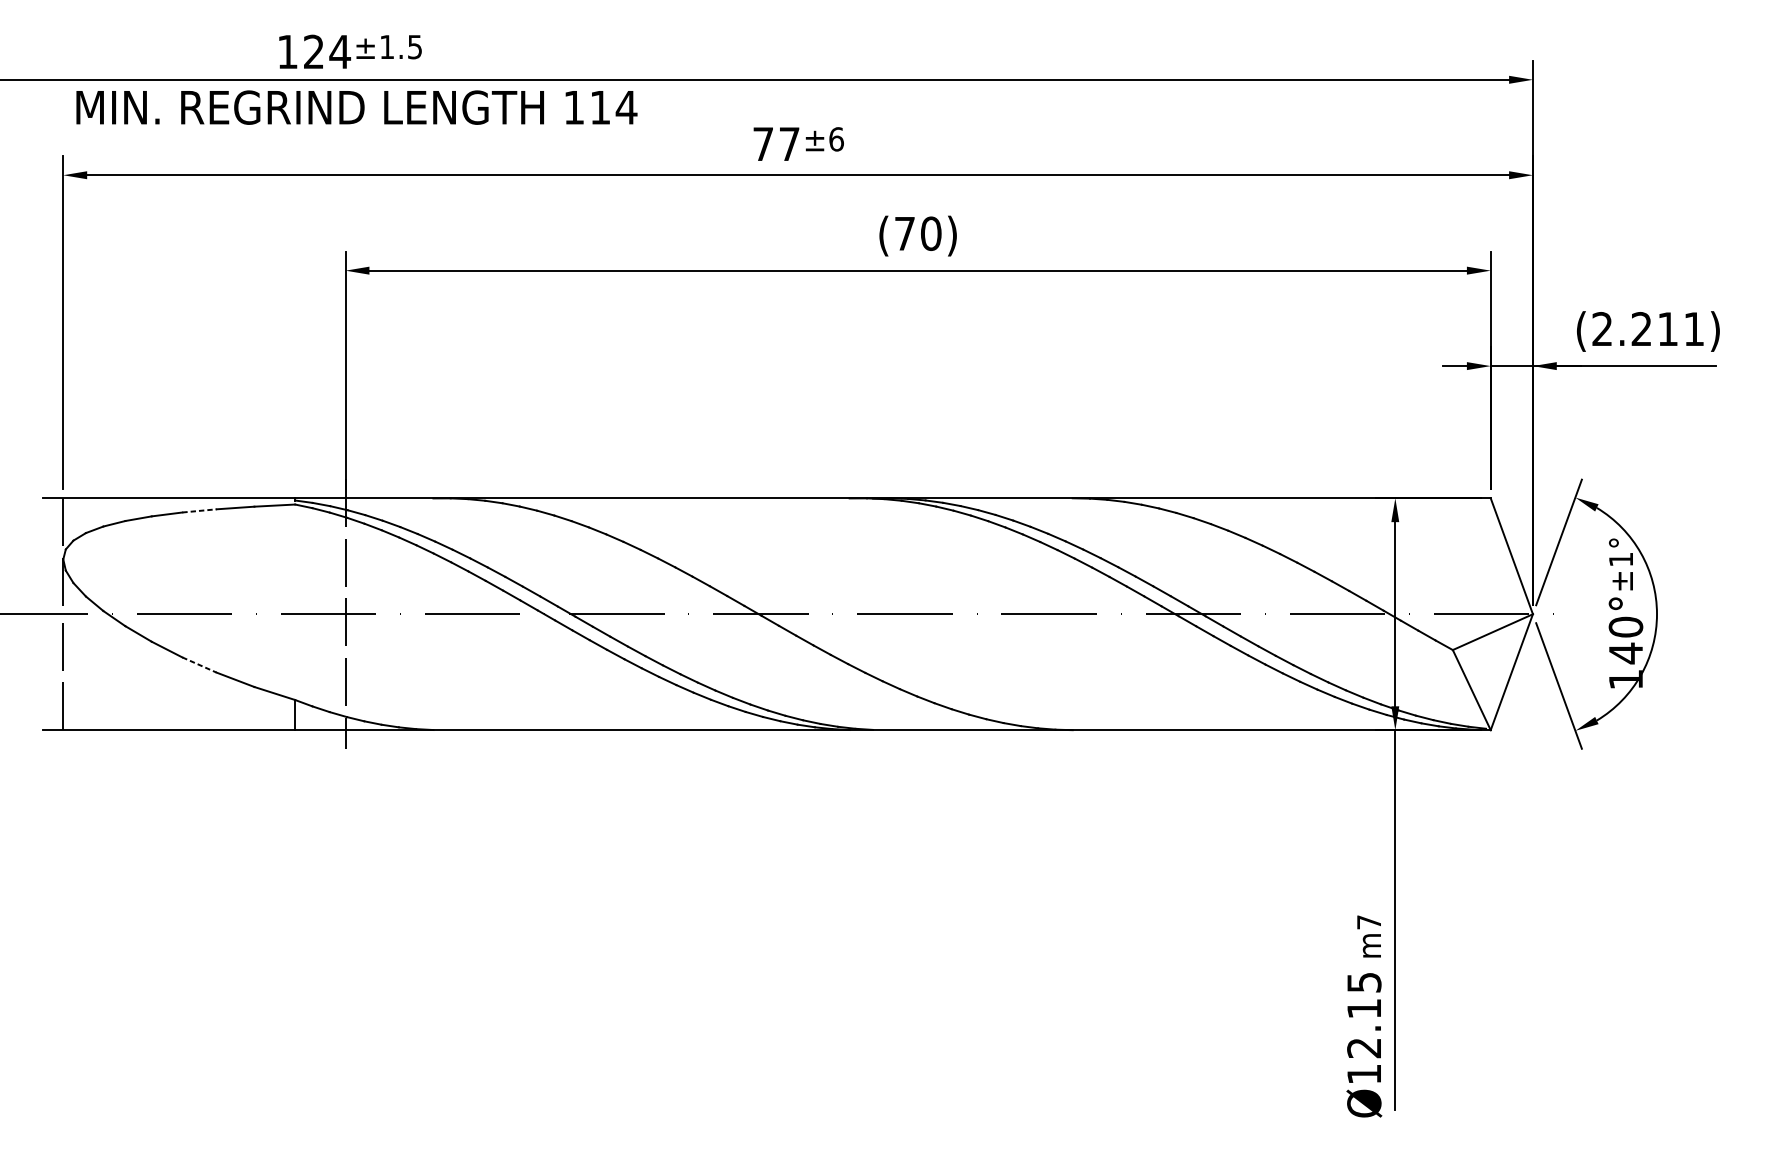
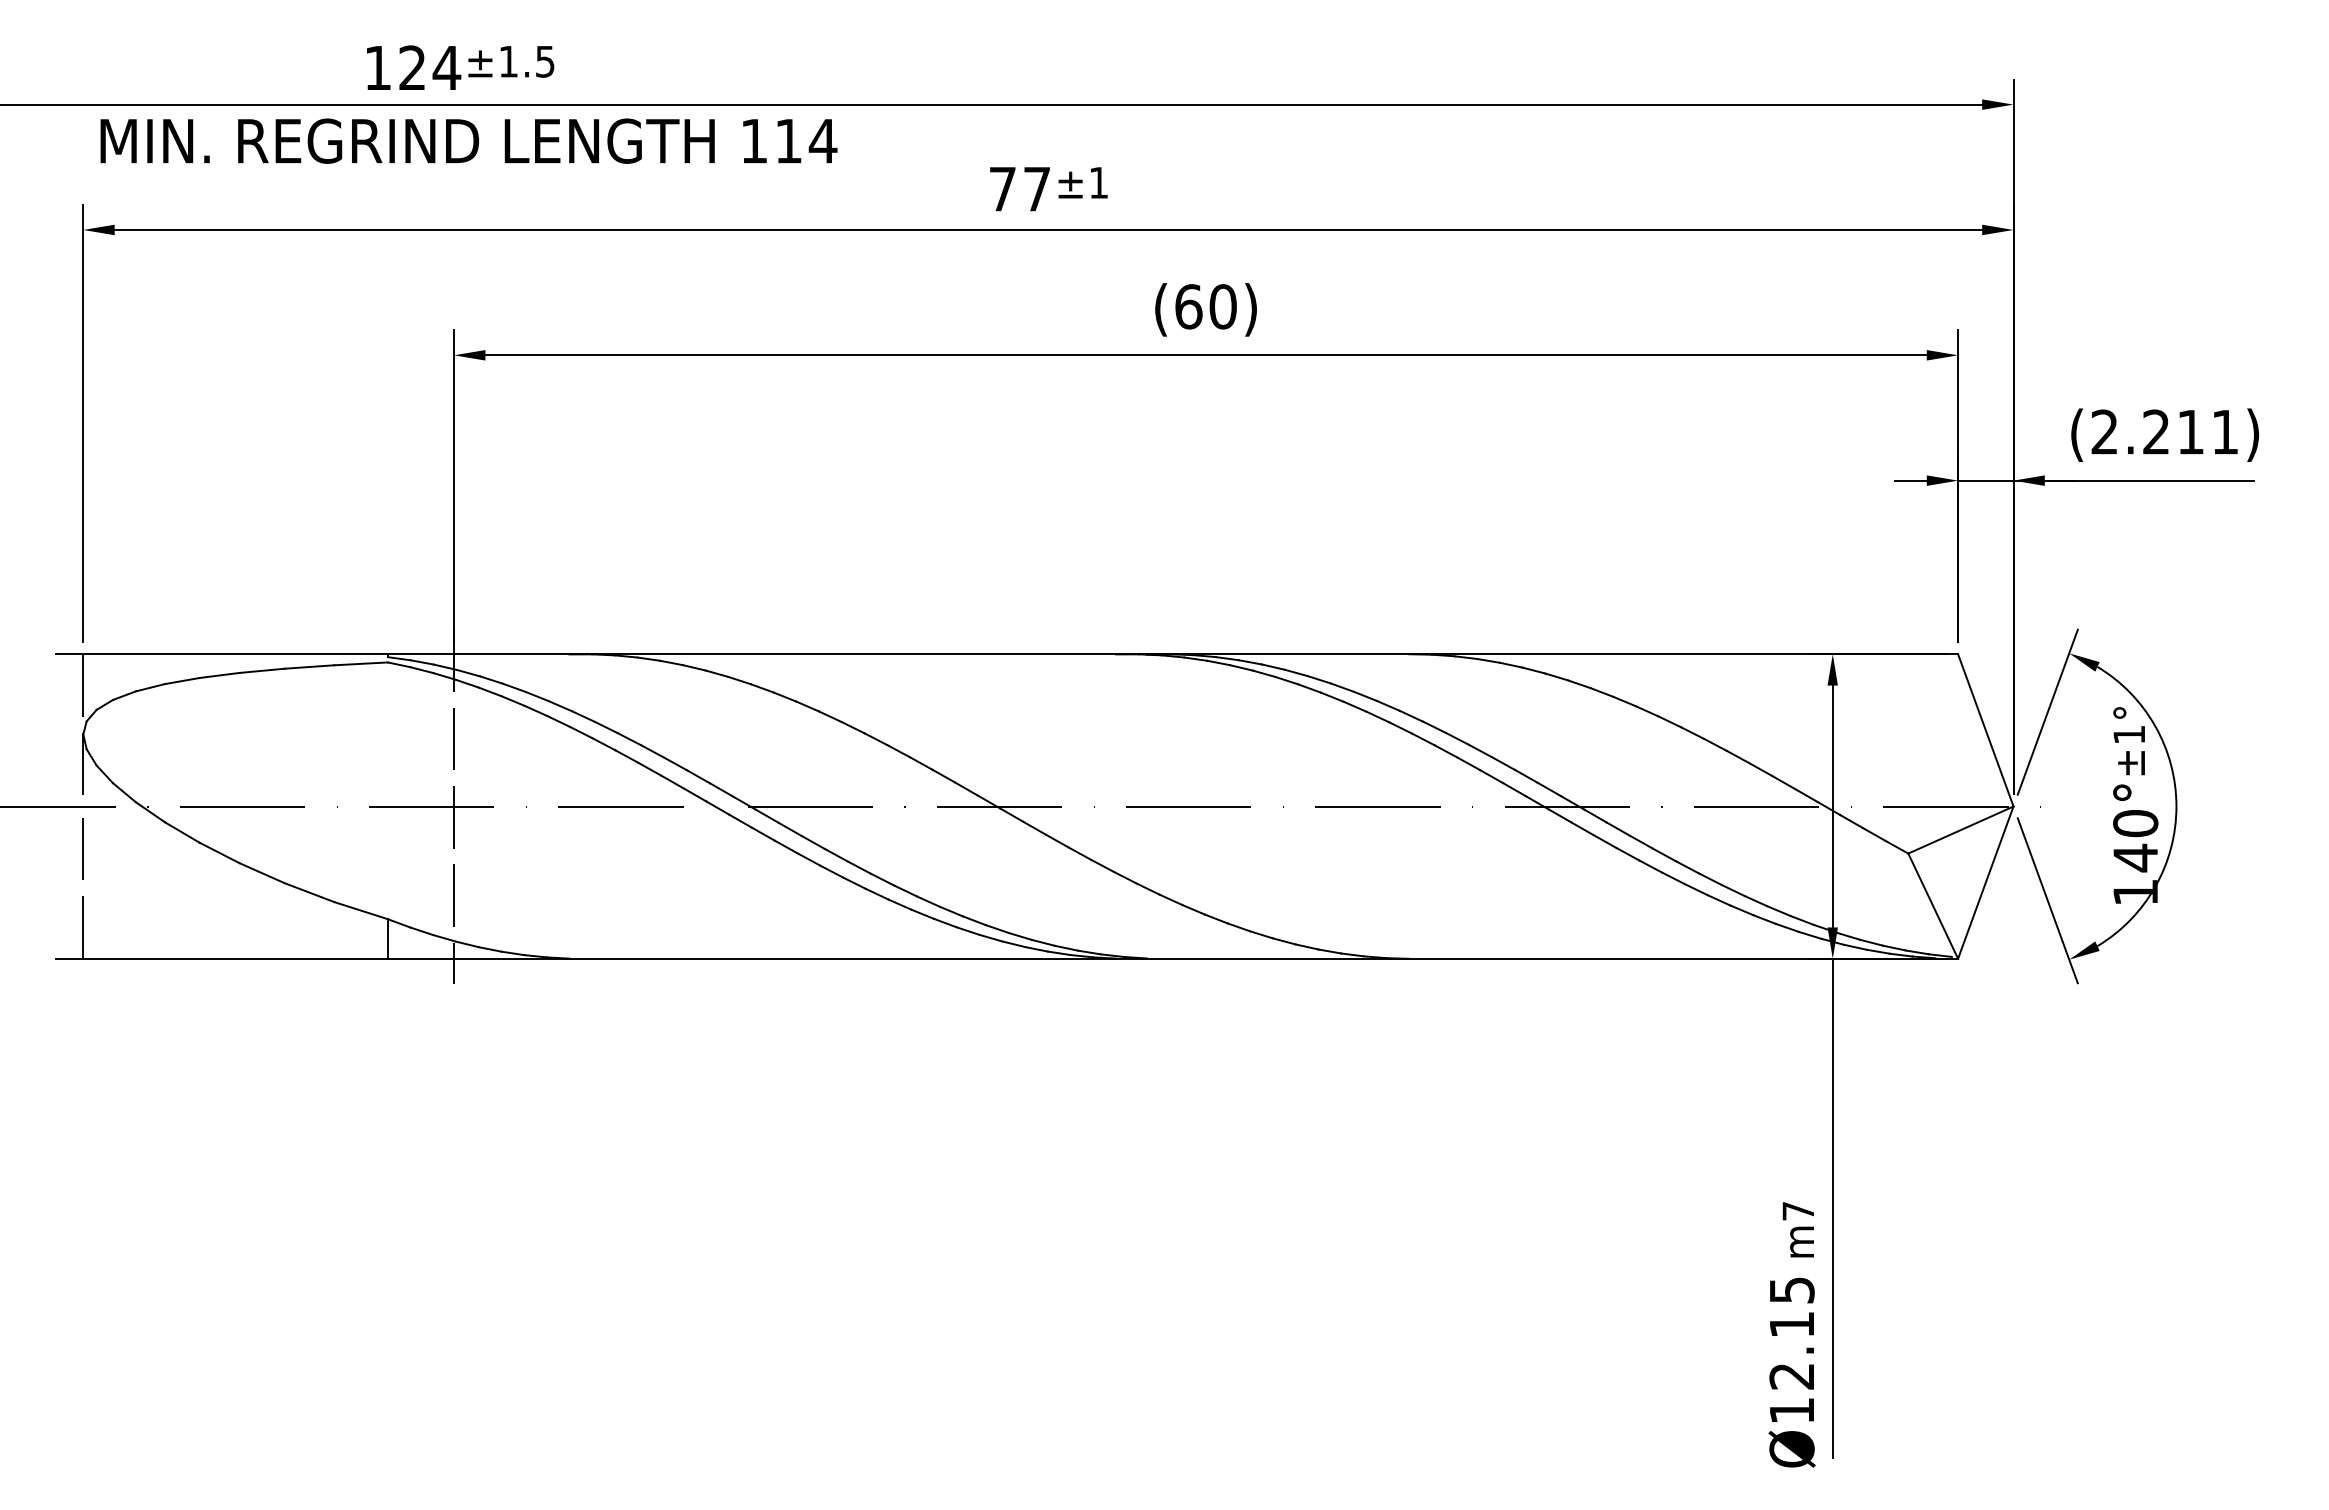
text: (836, 139) -> (1098, 182), ±6 -> ±1
text: (904, 233) -> (1188, 306), (70) -> (60)
line: (199, 510) -> (262, 670), dashed -> solid
line: (199, 665) -> (262, 873), dashed -> solid

